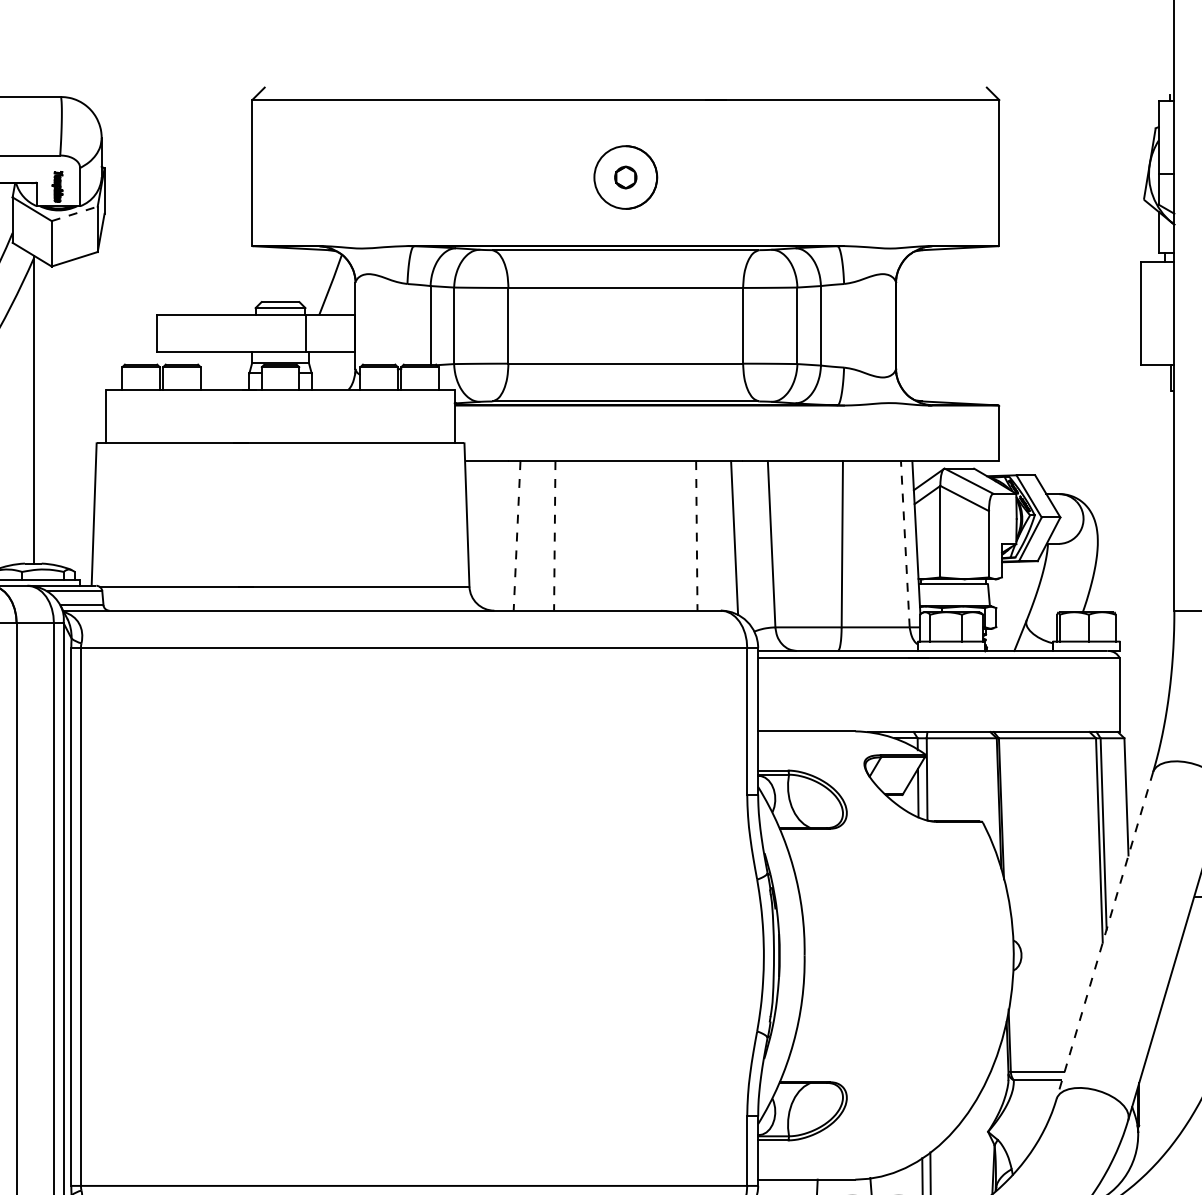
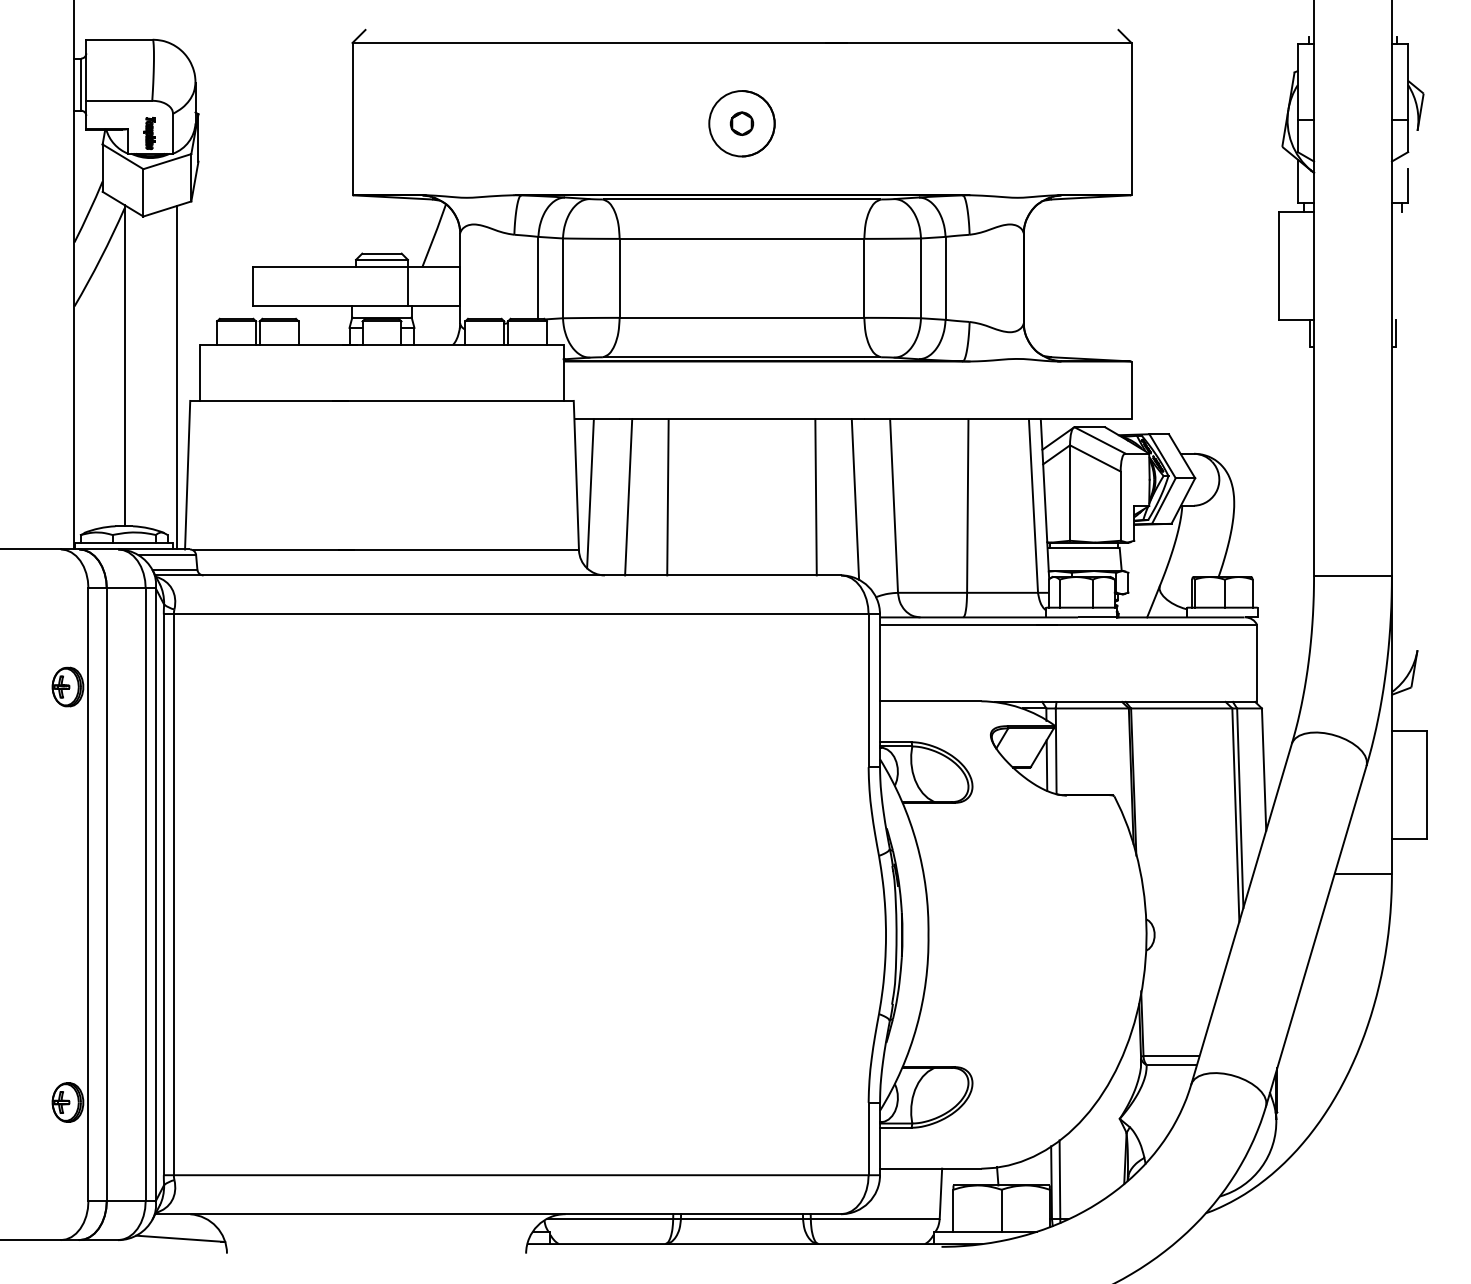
line: (74, 213) -> (167, 161), dashed -> solid
line: (83, 420) -> (176, 377), added
line: (480, 532) -> (590, 493), added
line: (516, 535) -> (628, 497), dashed -> solid
line: (554, 535) -> (667, 497), dashed -> solid
line: (697, 535) -> (816, 497), dashed -> solid
line: (905, 544) -> (1033, 506), dashed -> solid
line: (1104, 935) -> (1241, 914), dashed -> solid

